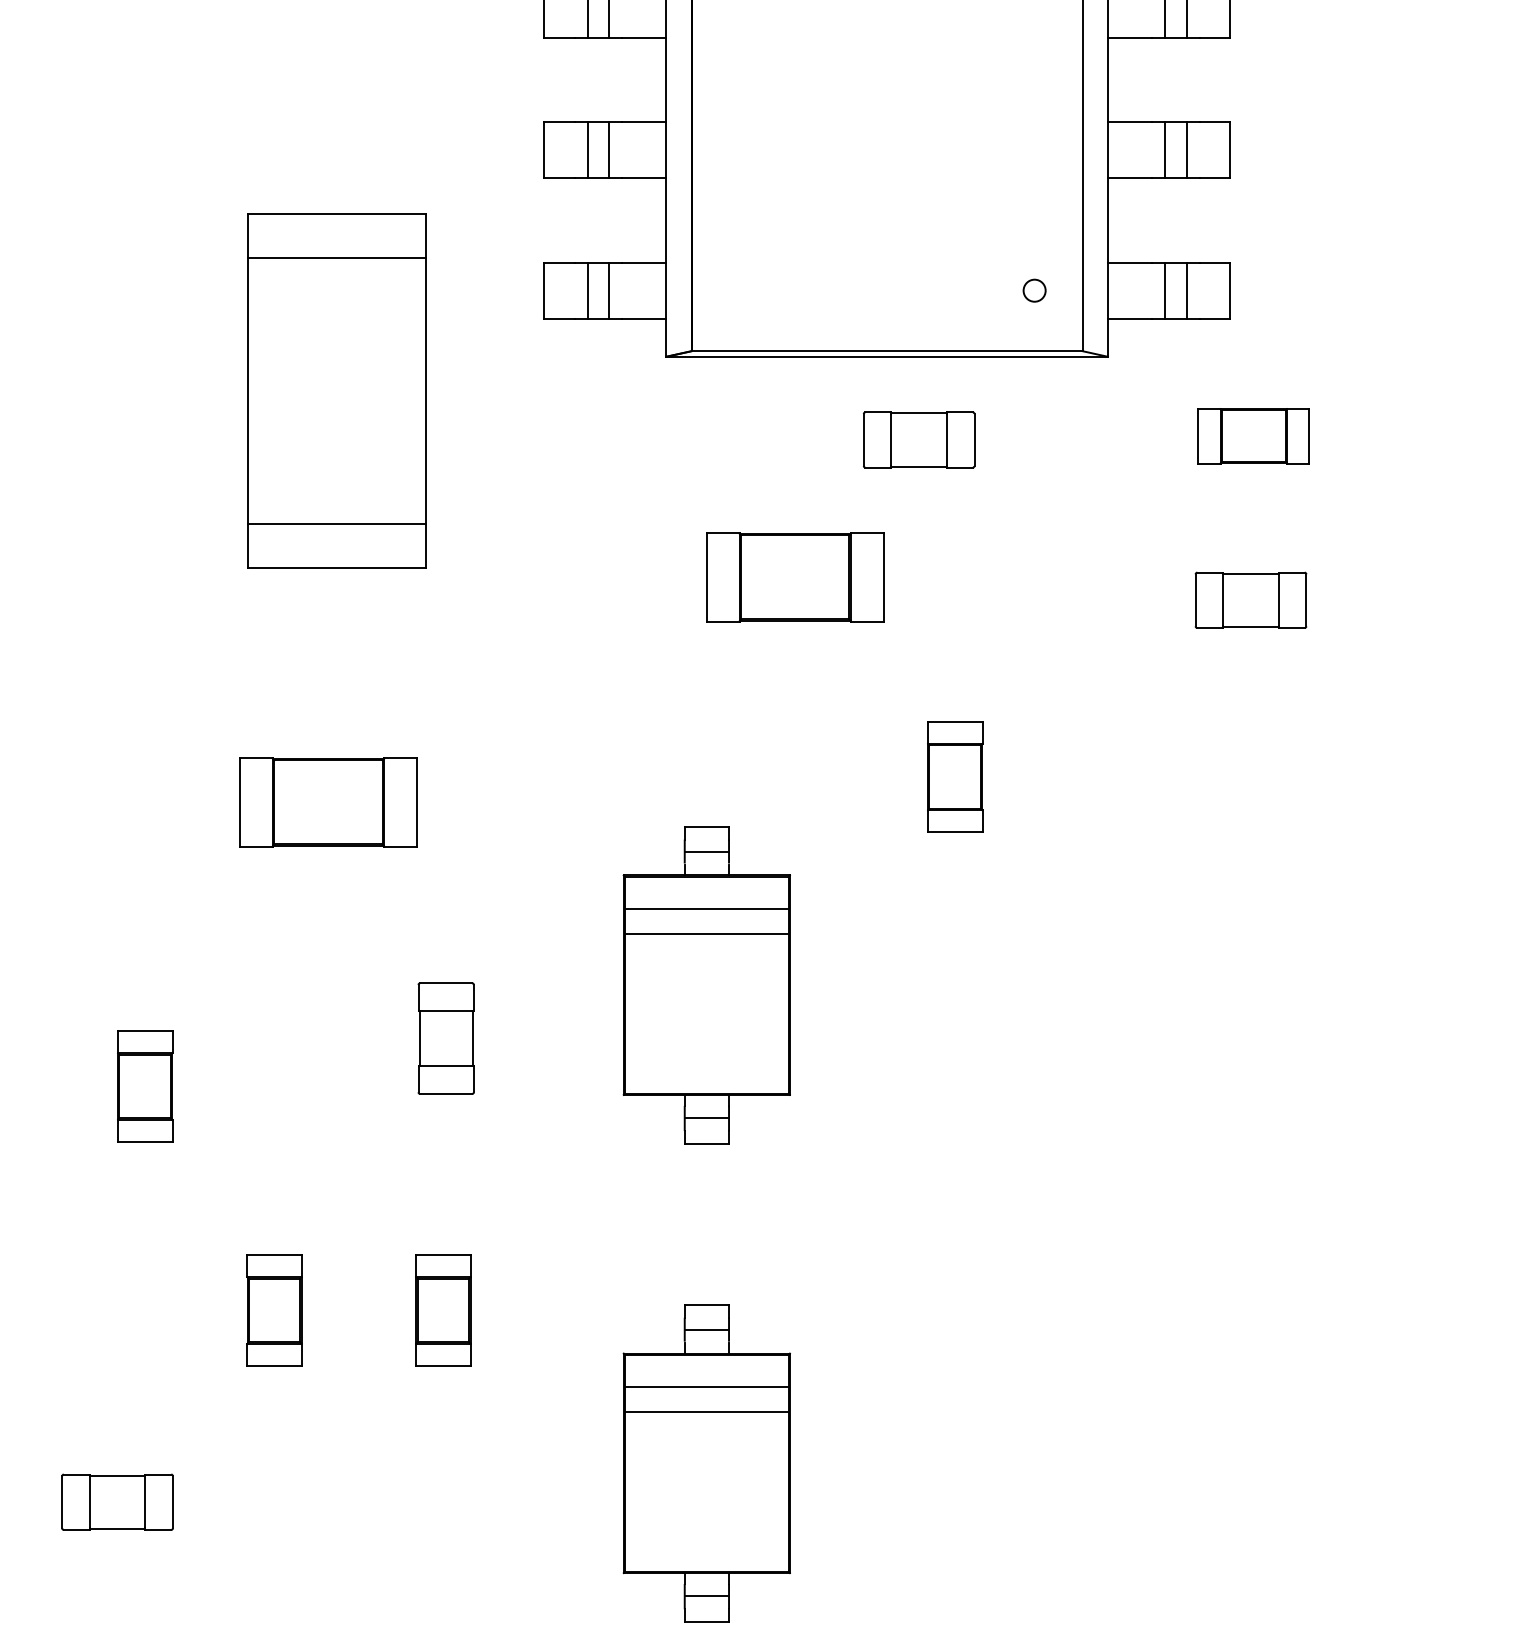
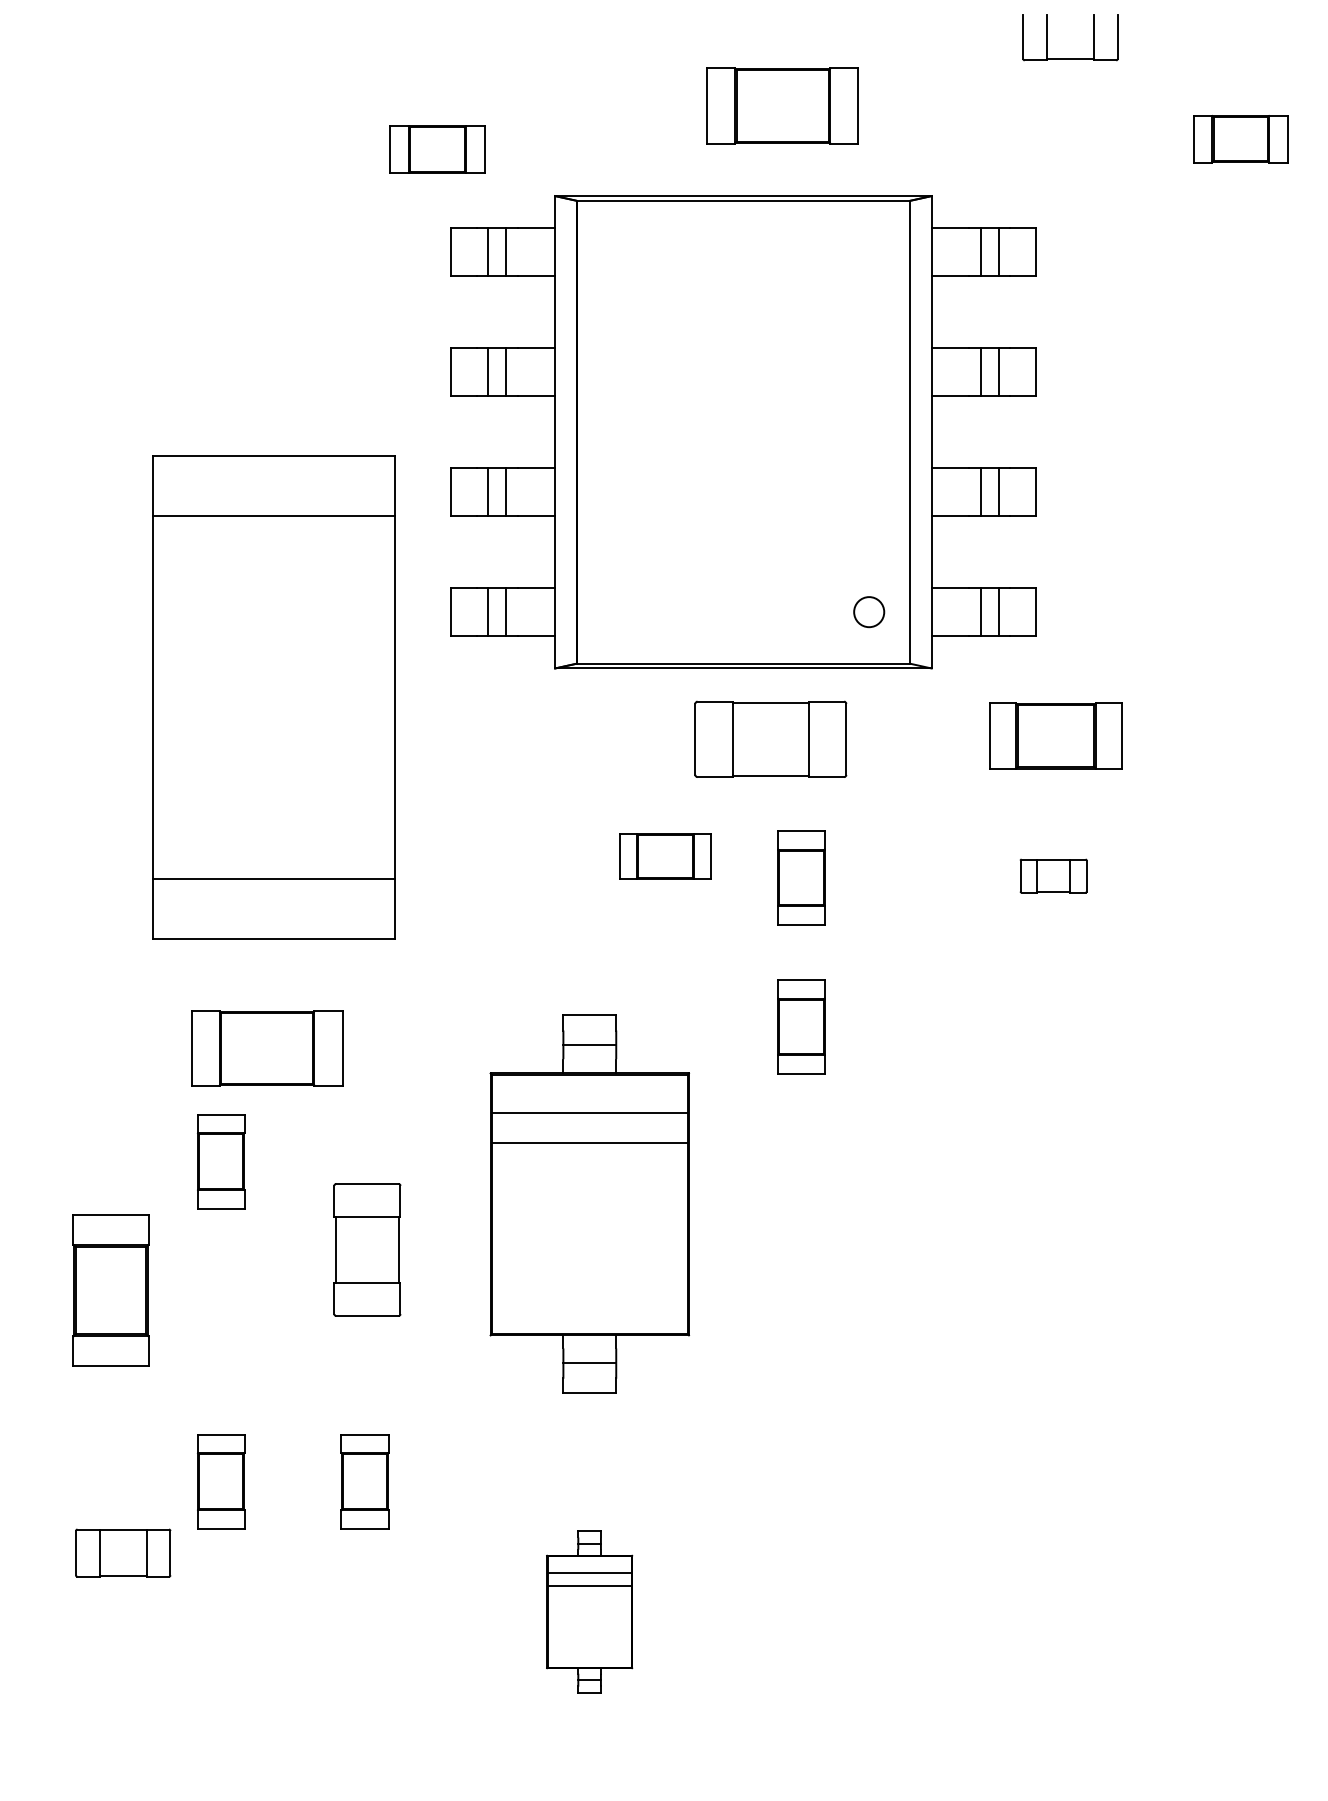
circle: (1033, 289) -> (868, 611), size x1.6
part: (337, 390) -> (274, 697), size x1.6
part: (1253, 436) -> (1055, 736), size x1.4
part: (918, 440) -> (770, 739), size x1.6
part: (795, 577) -> (665, 856), size x0.6
part: (1250, 599) -> (1053, 875), size x0.7
part: (955, 601) -> (801, 877), added
part: (275, 935) -> (221, 1161), added
part: (706, 984) -> (589, 1203), size x1.4
part: (446, 1038) -> (367, 1249), size x1.4
part: (144, 1086) -> (110, 1290), size x1.6
part: (706, 1462) -> (589, 1611), size x0.6
part: (117, 1501) -> (123, 1552), moved

